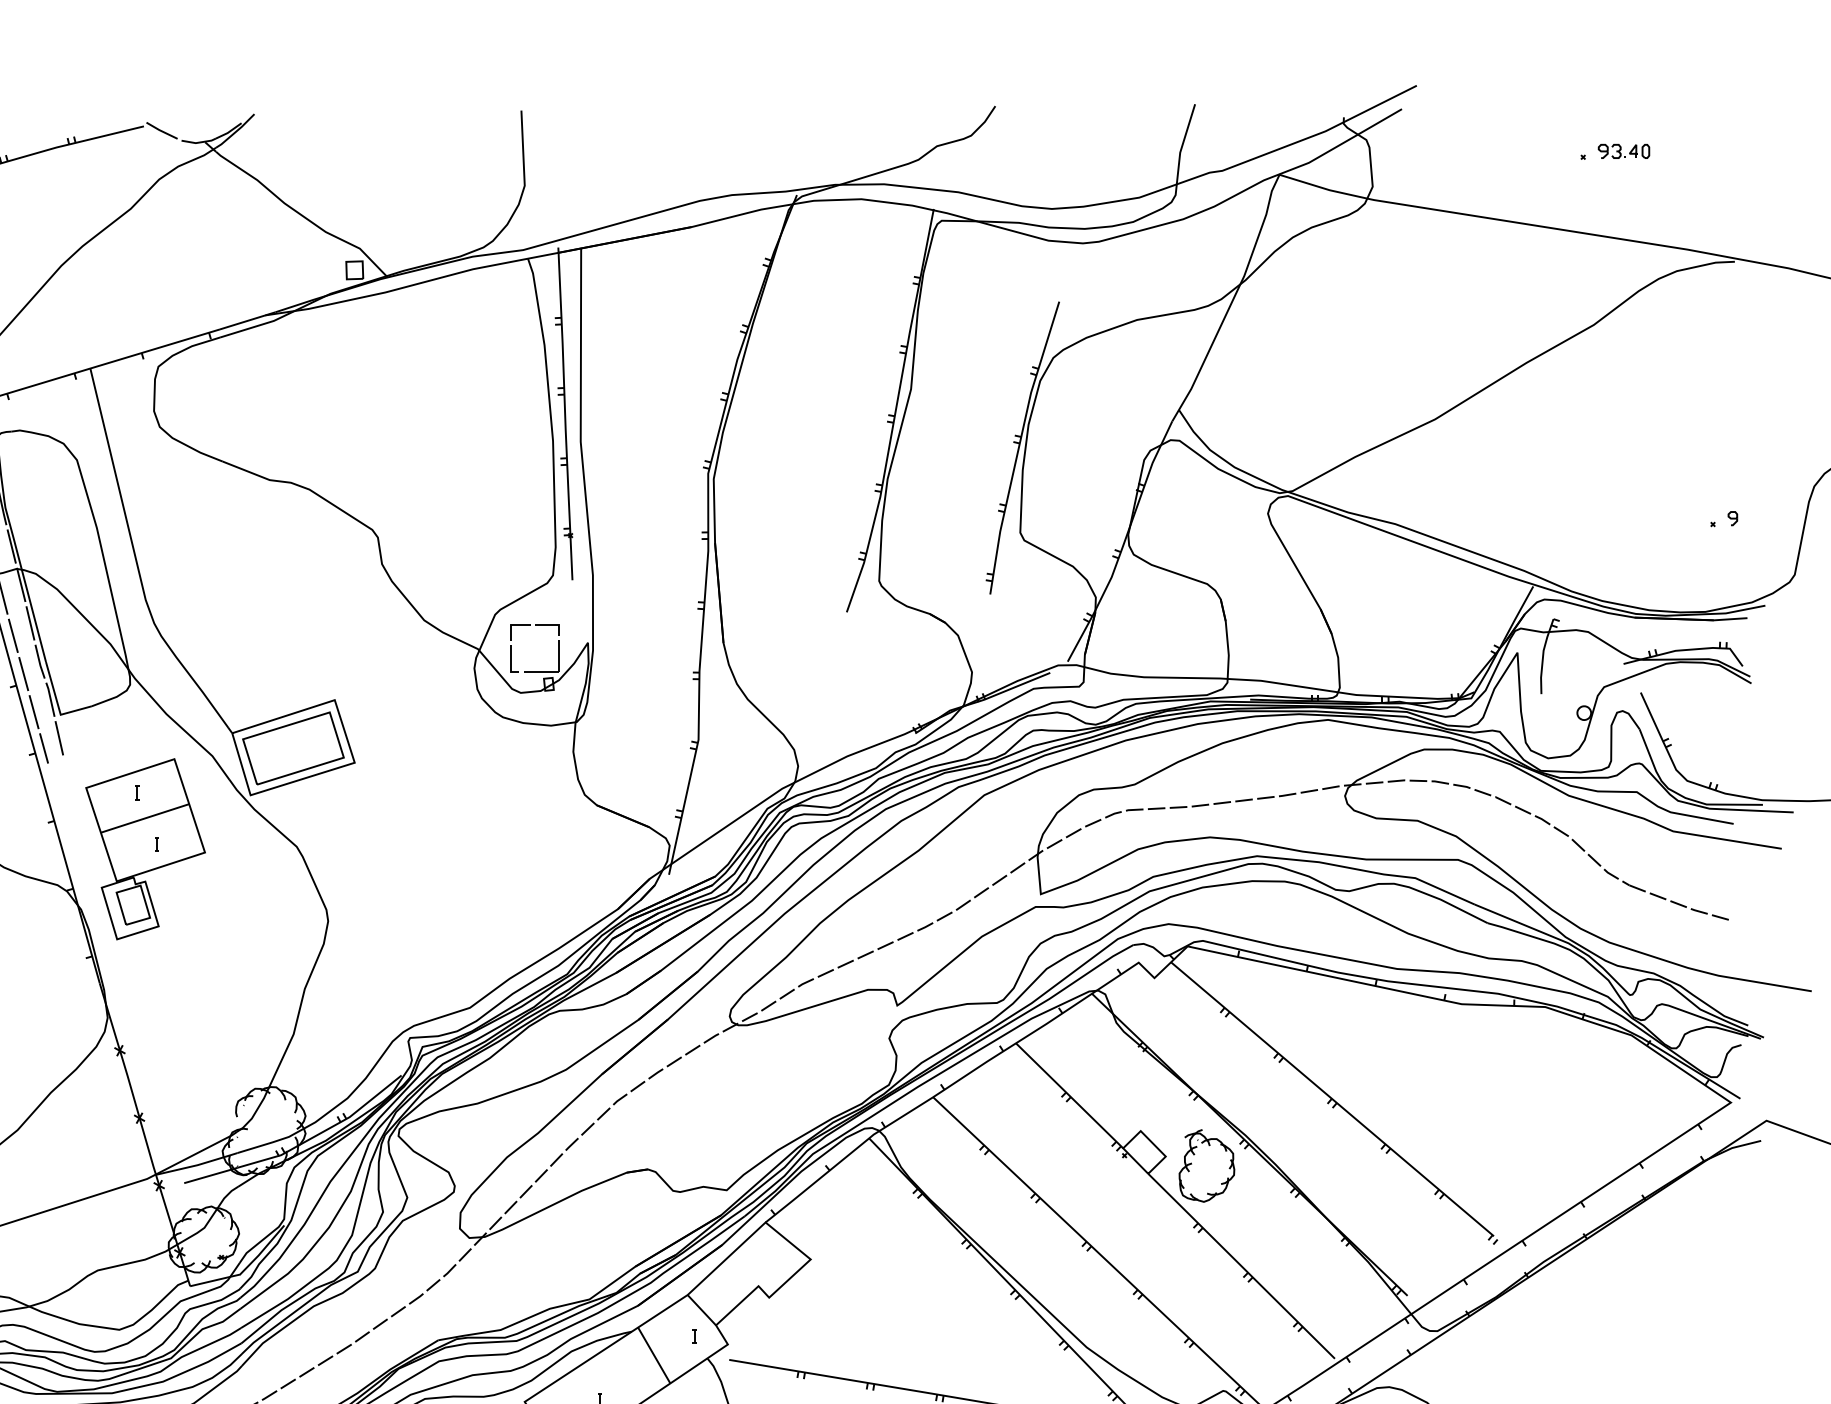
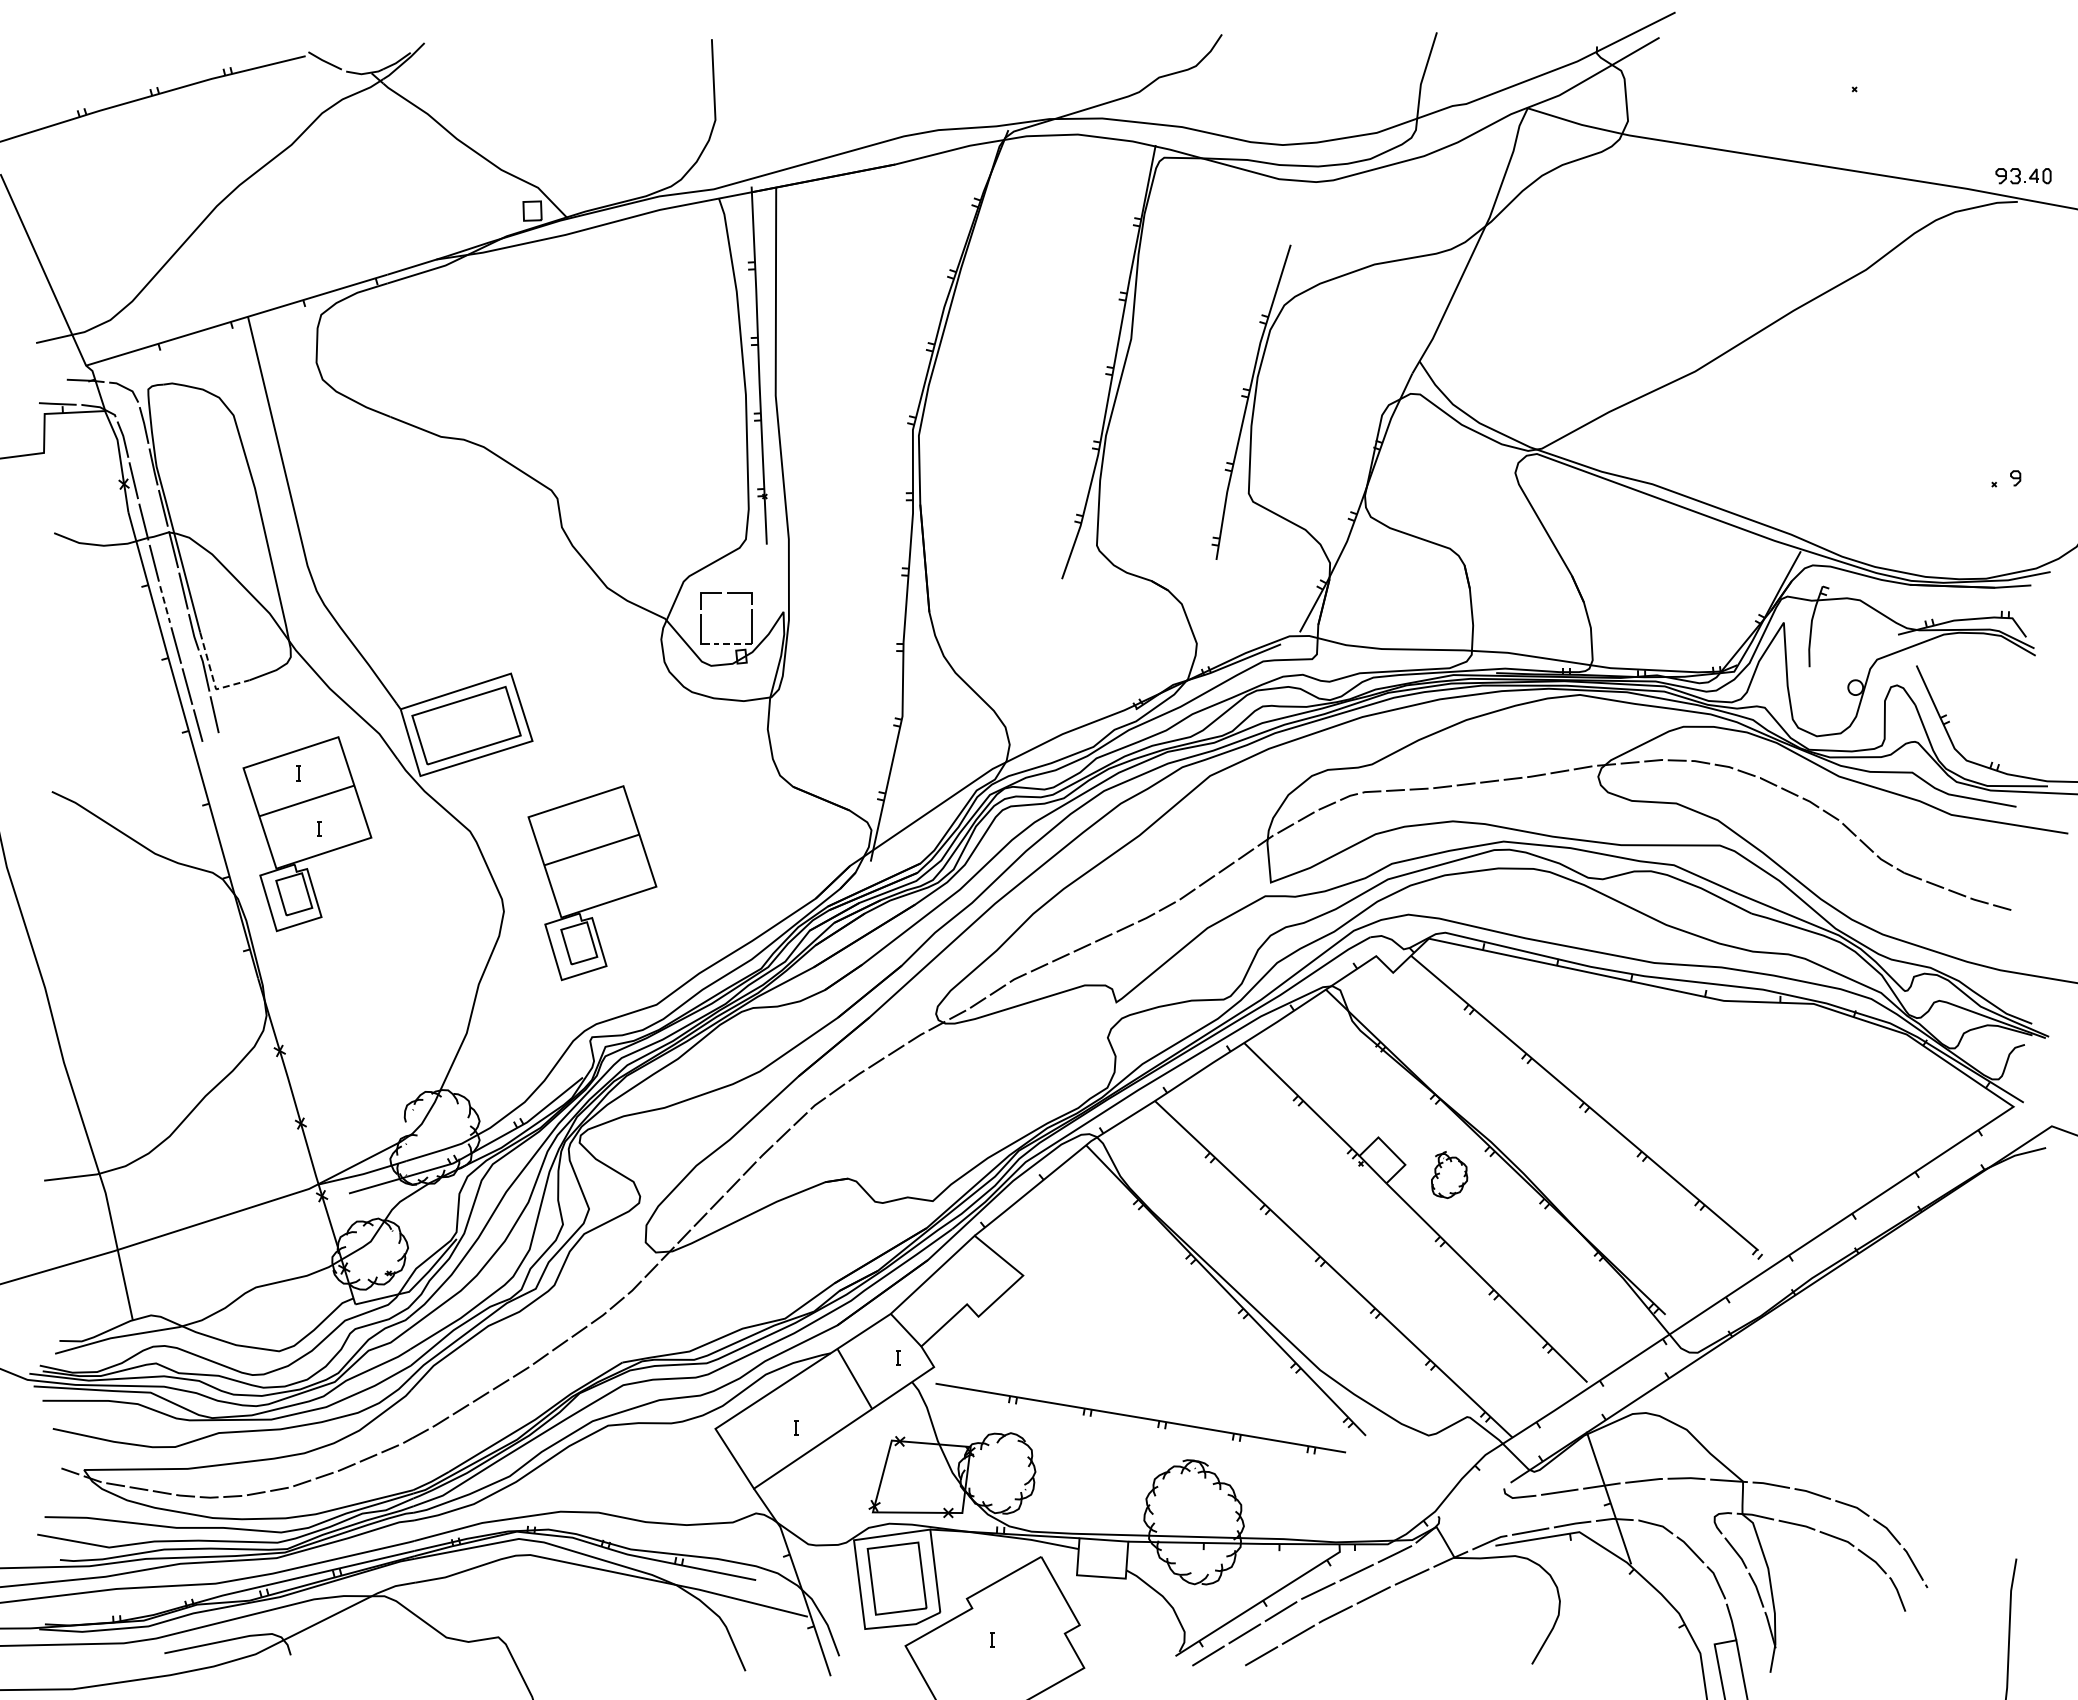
part: (1624, 151) -> (2023, 176), moved
line: (12, 634) -> (164, 603), solid -> dashed
line: (541, 672) -> (733, 643), solid -> dashed
line: (57, 704) -> (212, 678), solid -> dashed
part: (410, 895) -> (592, 883), added
part: (1206, 1165) -> (1449, 1174), size x0.6

